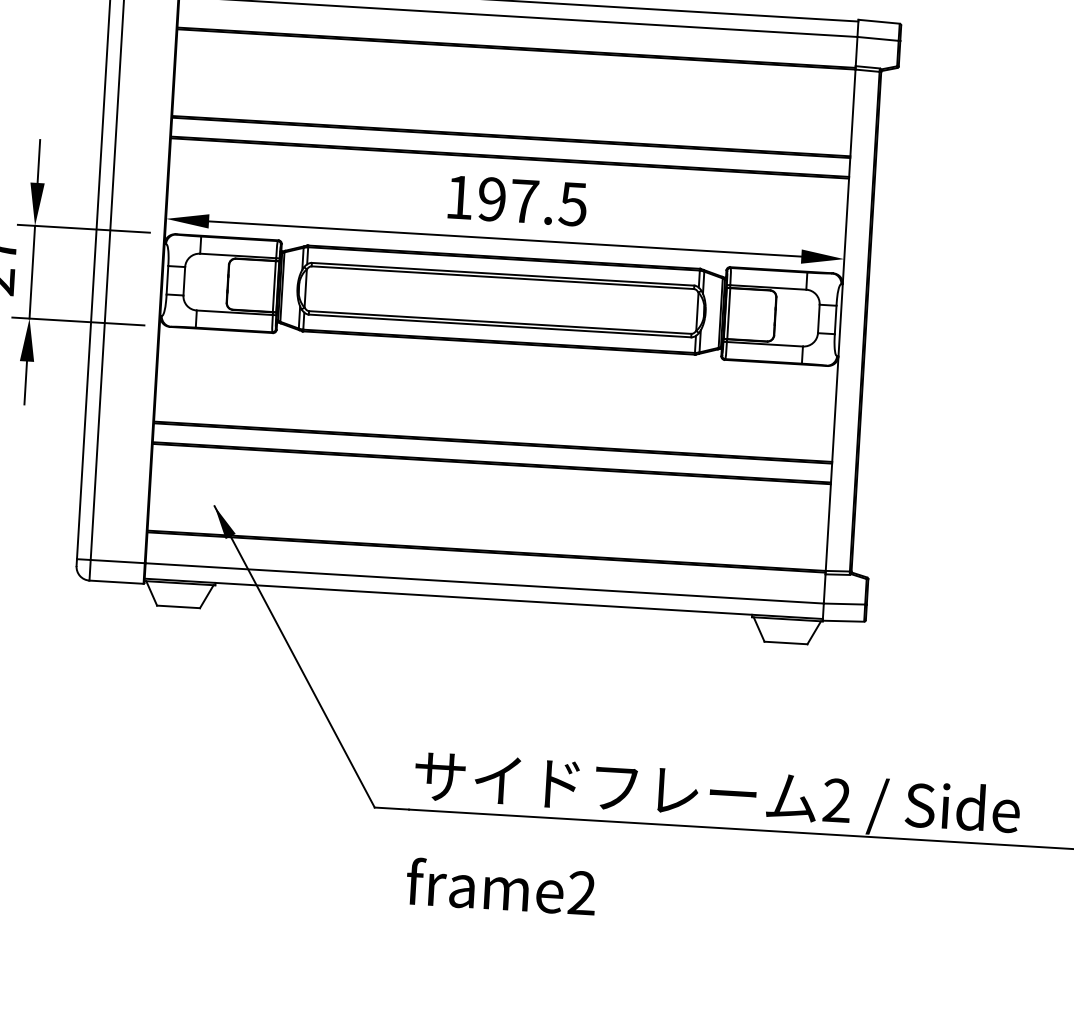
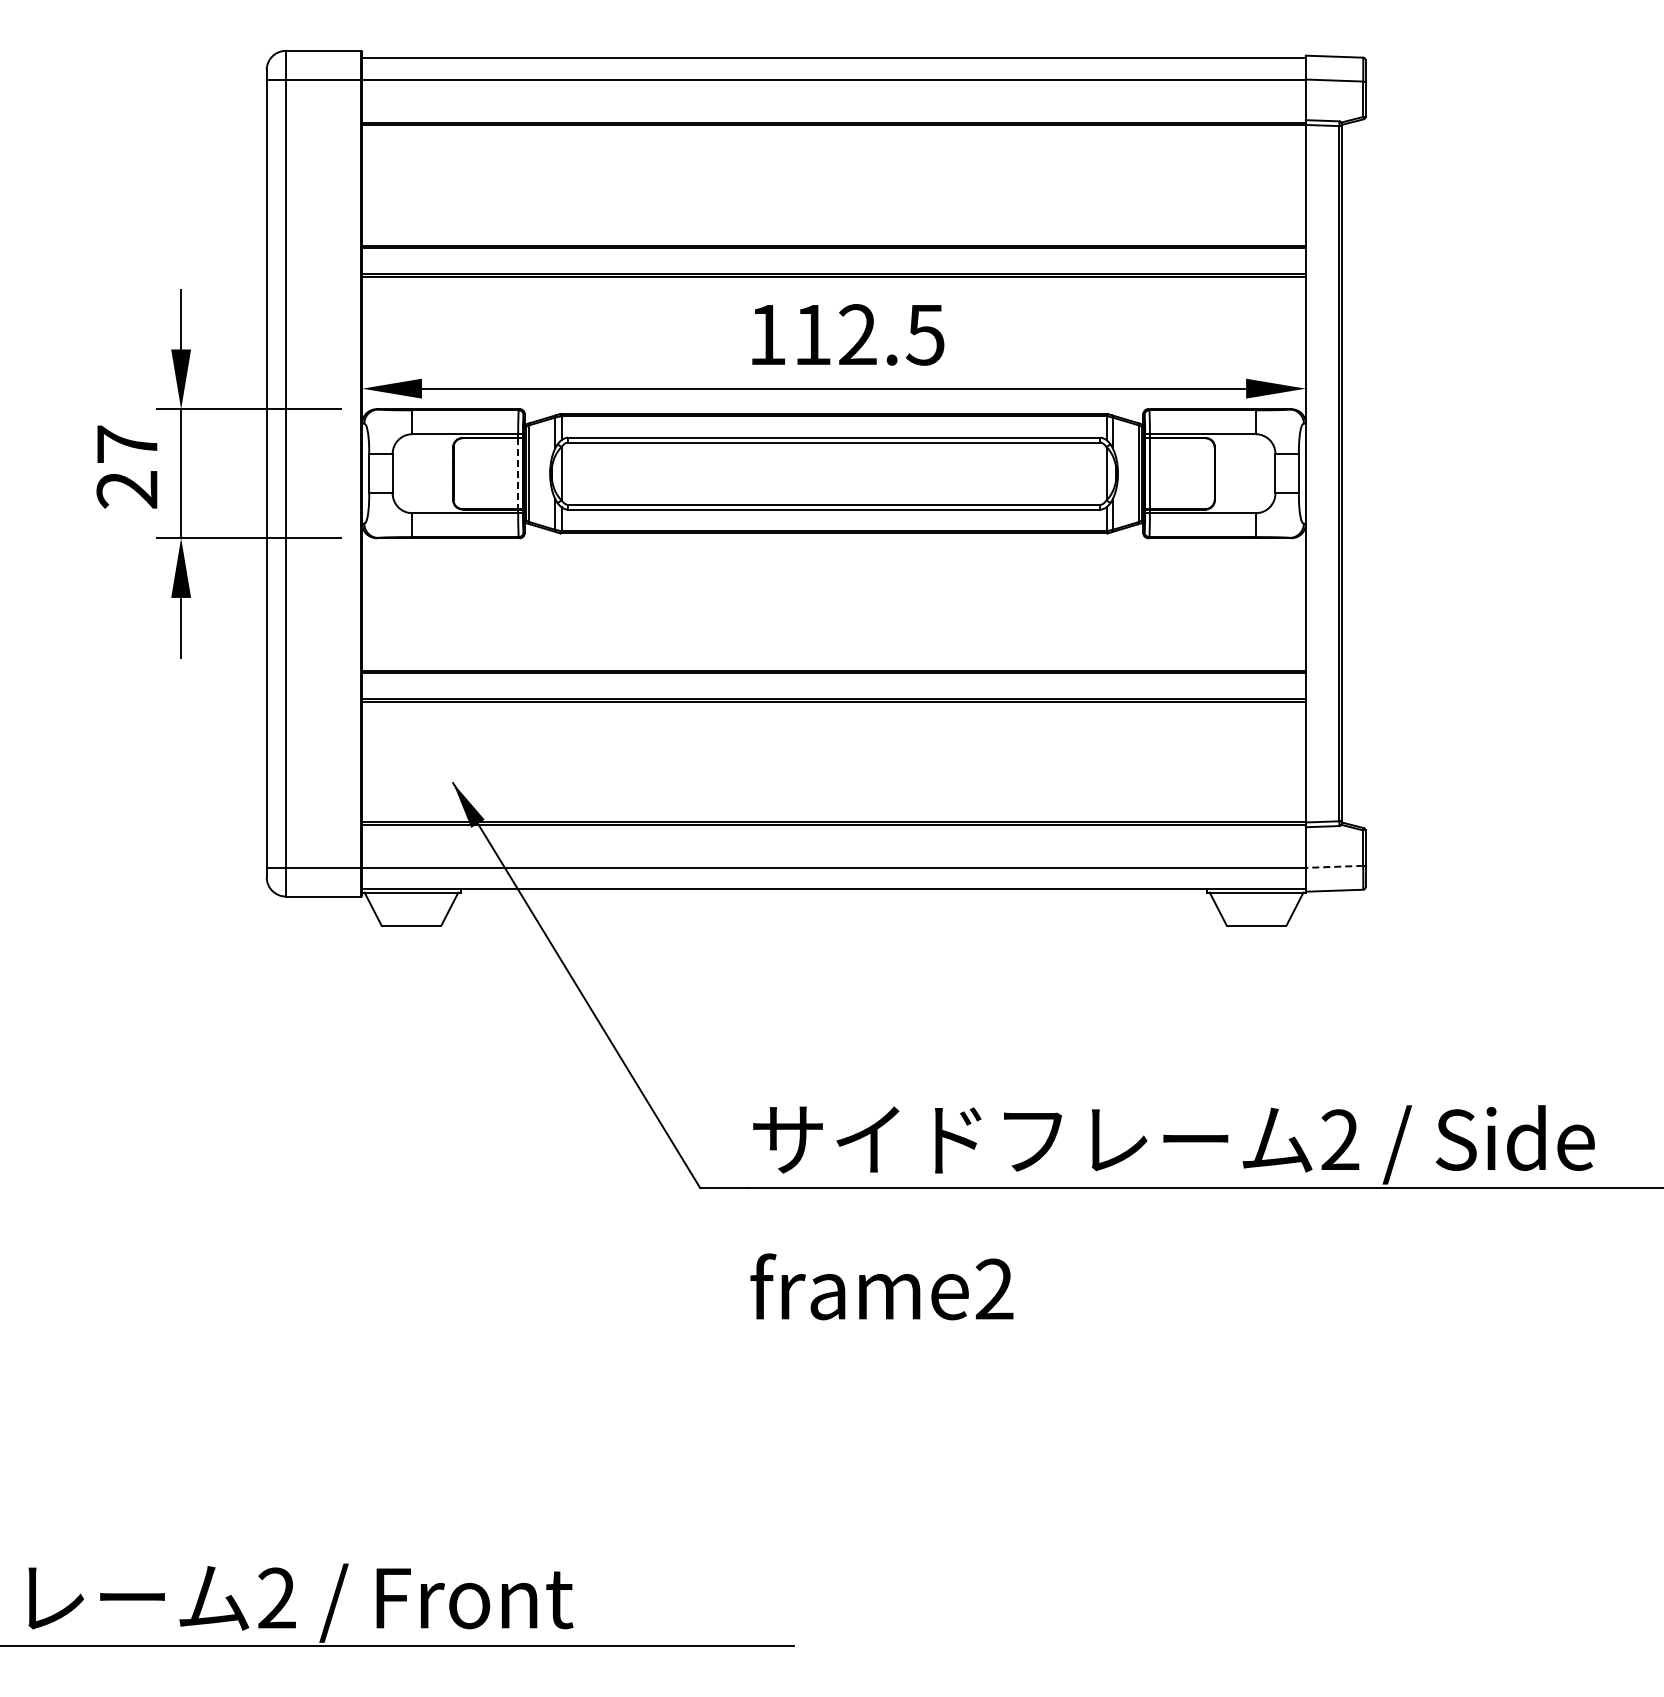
text: (508, 200) -> (835, 334), 197.5 -> 112.5
line: (274, 287) -> (517, 474), solid -> dashed
line: (844, 603) -> (1334, 866), solid -> dashed

